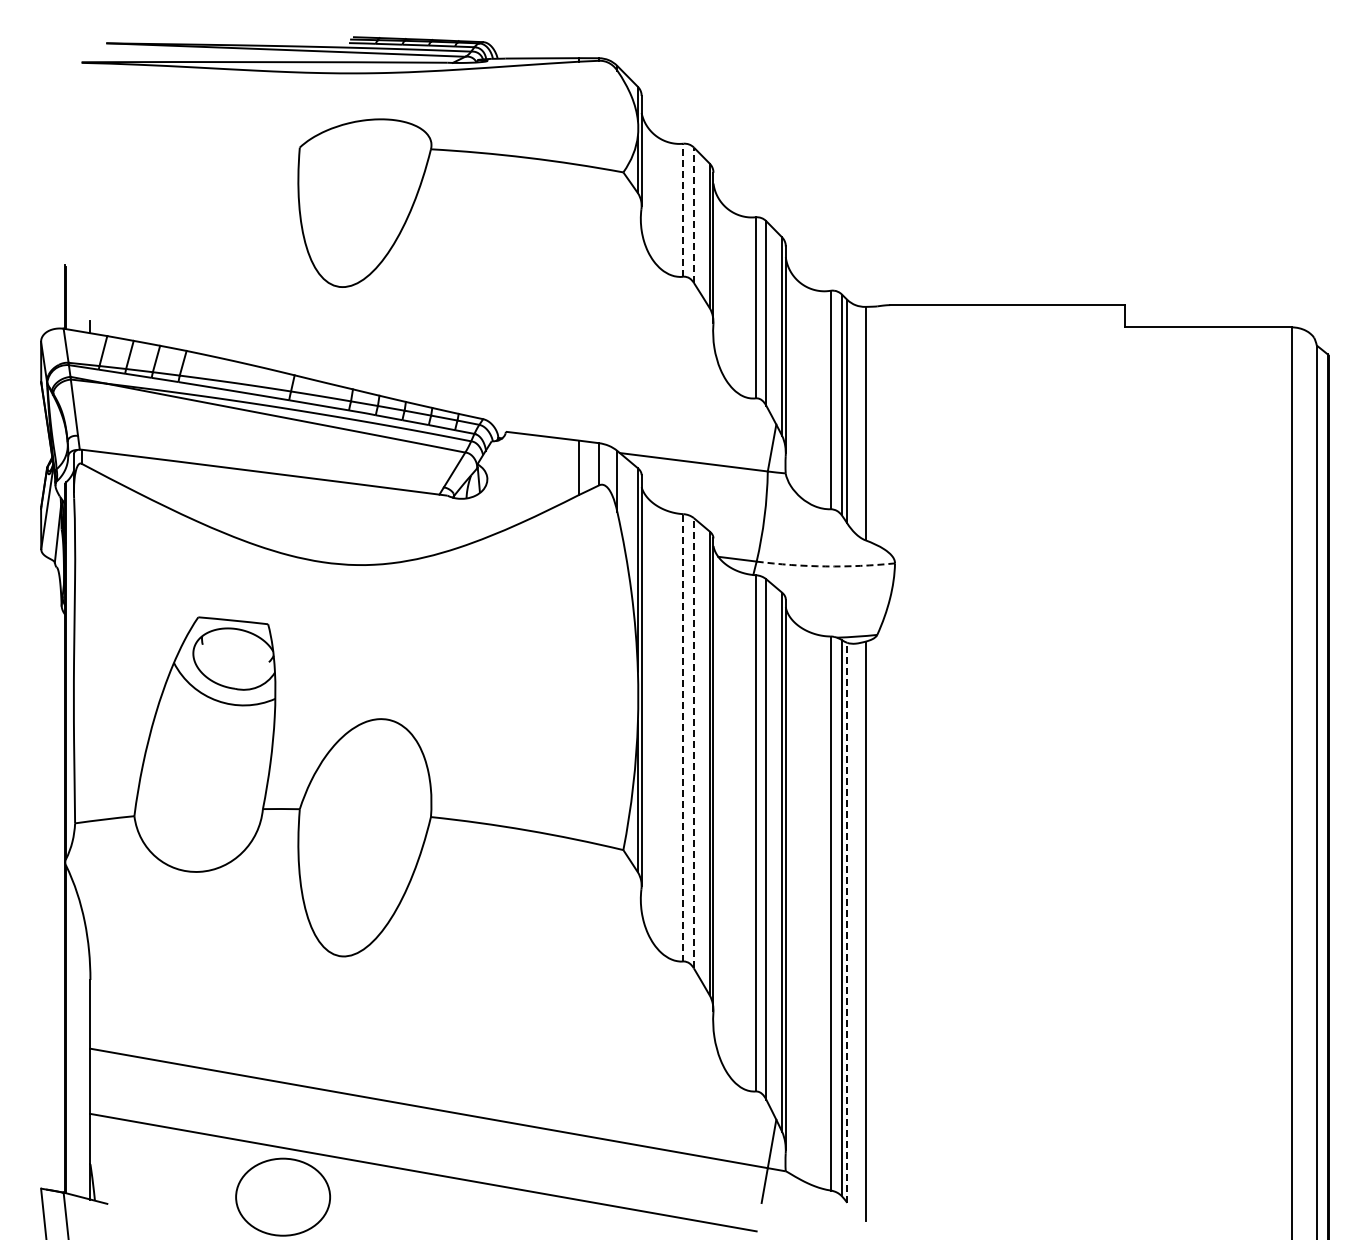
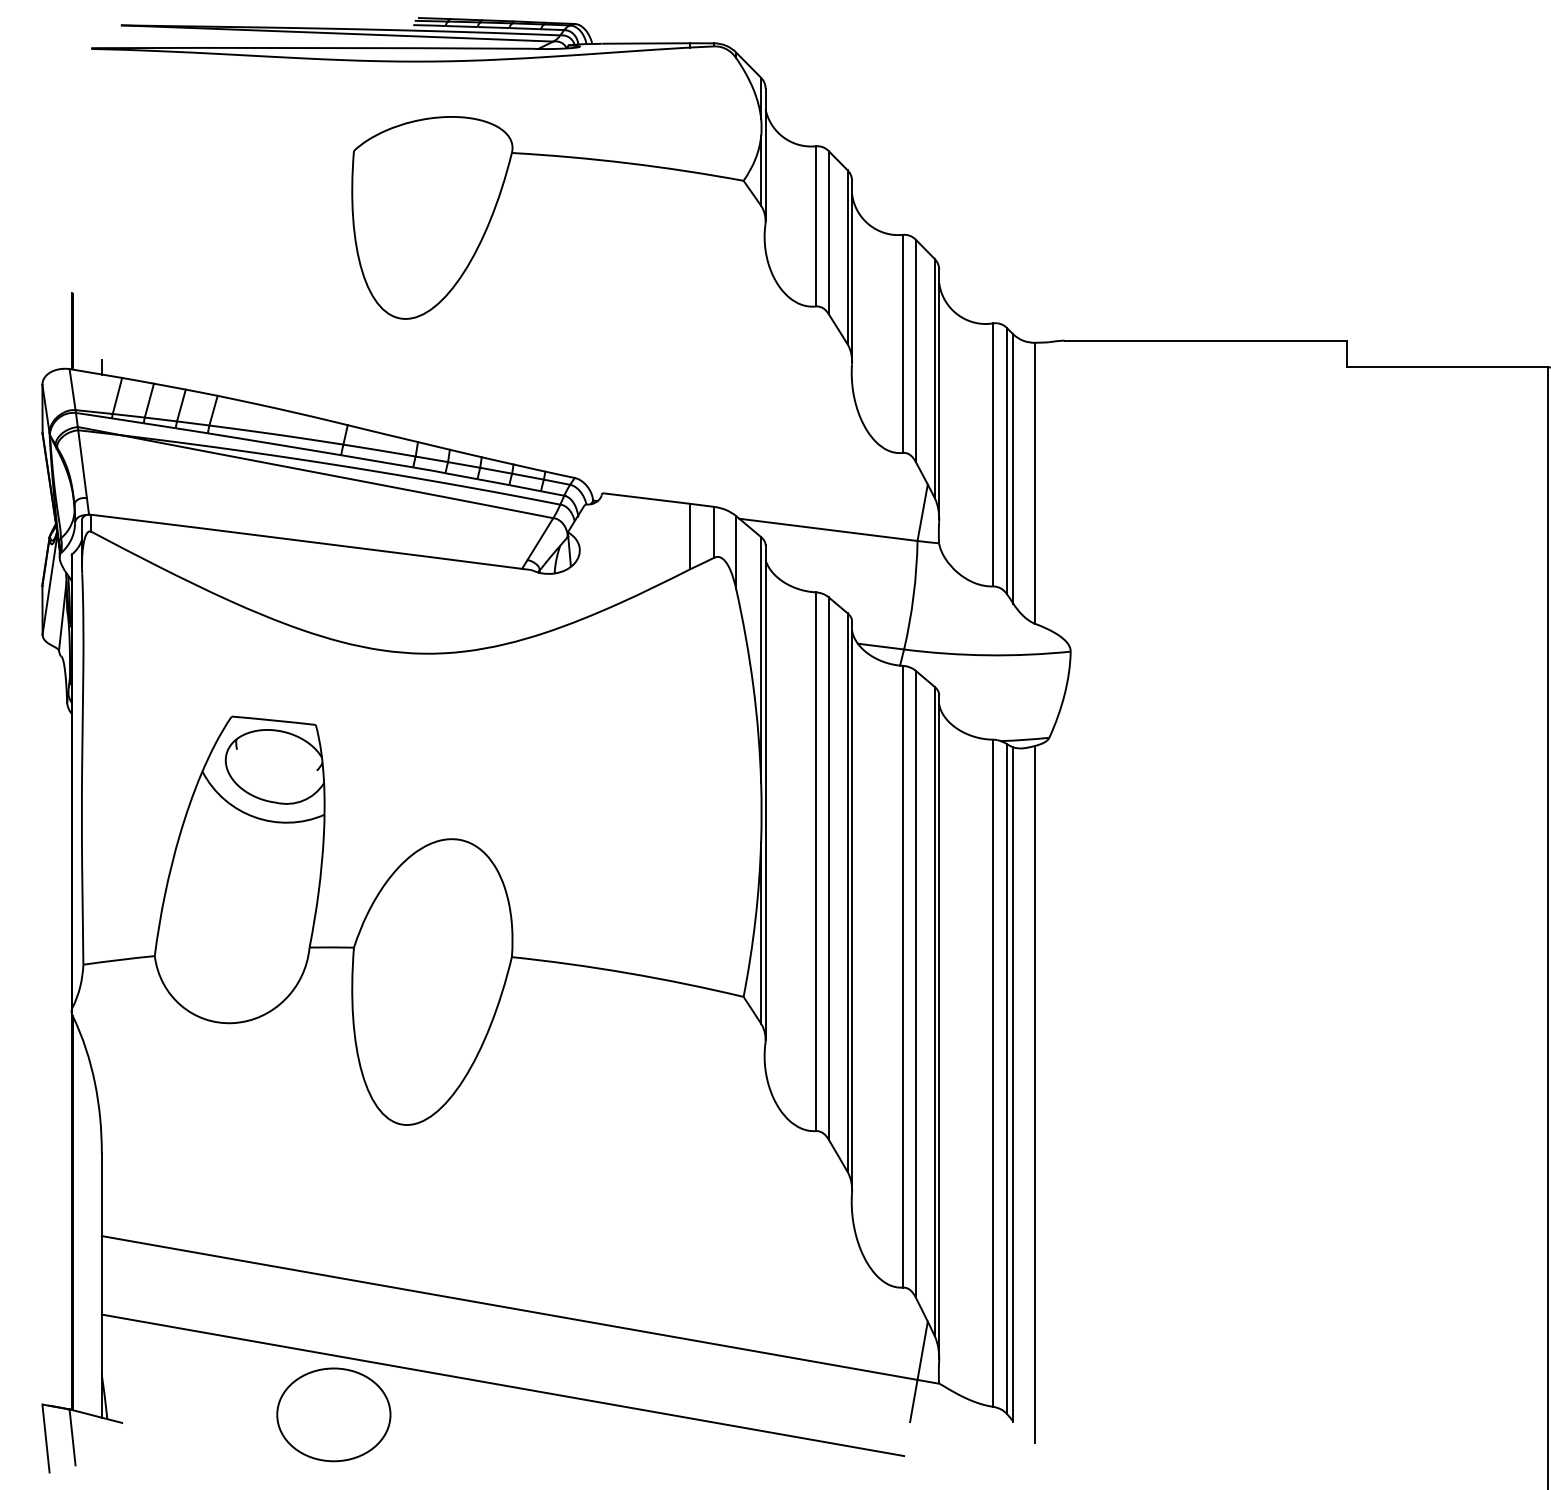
line: (683, 210) -> (816, 226), dashed -> solid
line: (693, 215) -> (828, 232), dashed -> solid
arc: (825, 566) -> (987, 655), dashed -> solid
line: (683, 737) -> (816, 861), dashed -> solid
line: (693, 742) -> (828, 867), dashed -> solid
line: (847, 922) -> (1013, 1084), dashed -> solid

